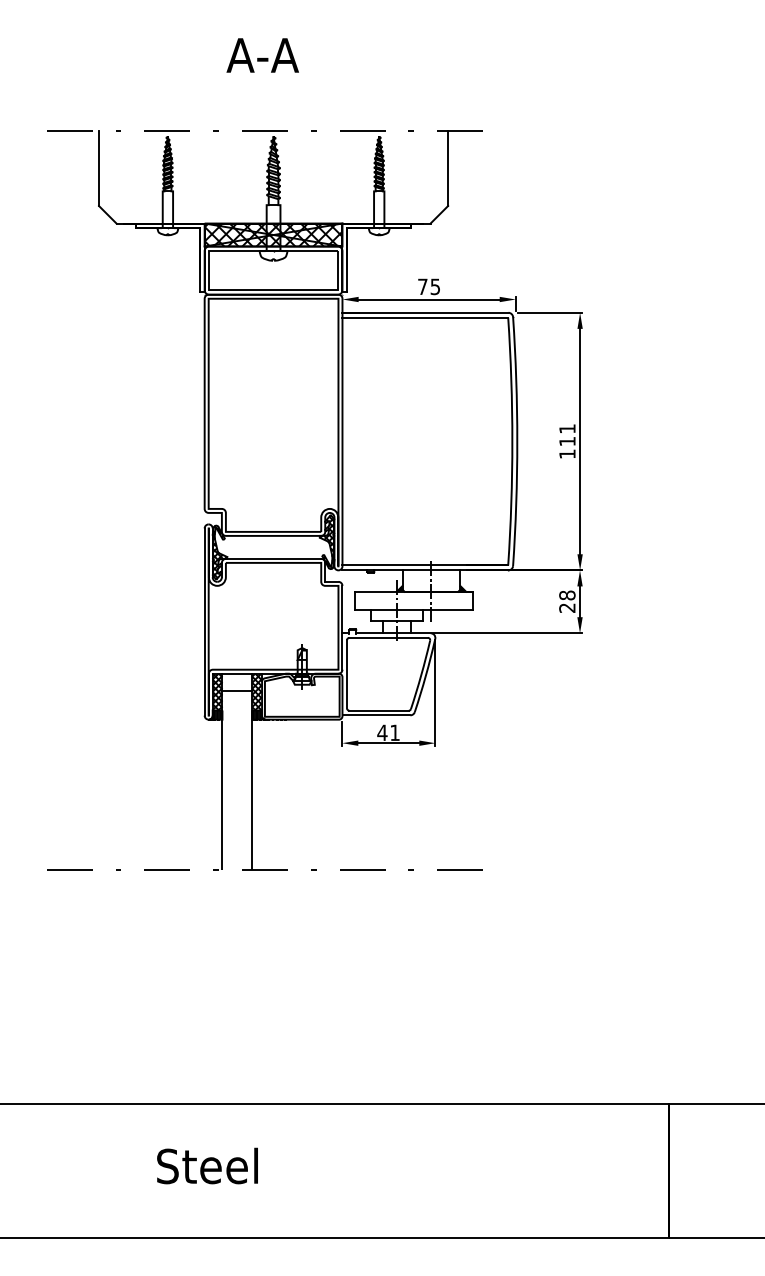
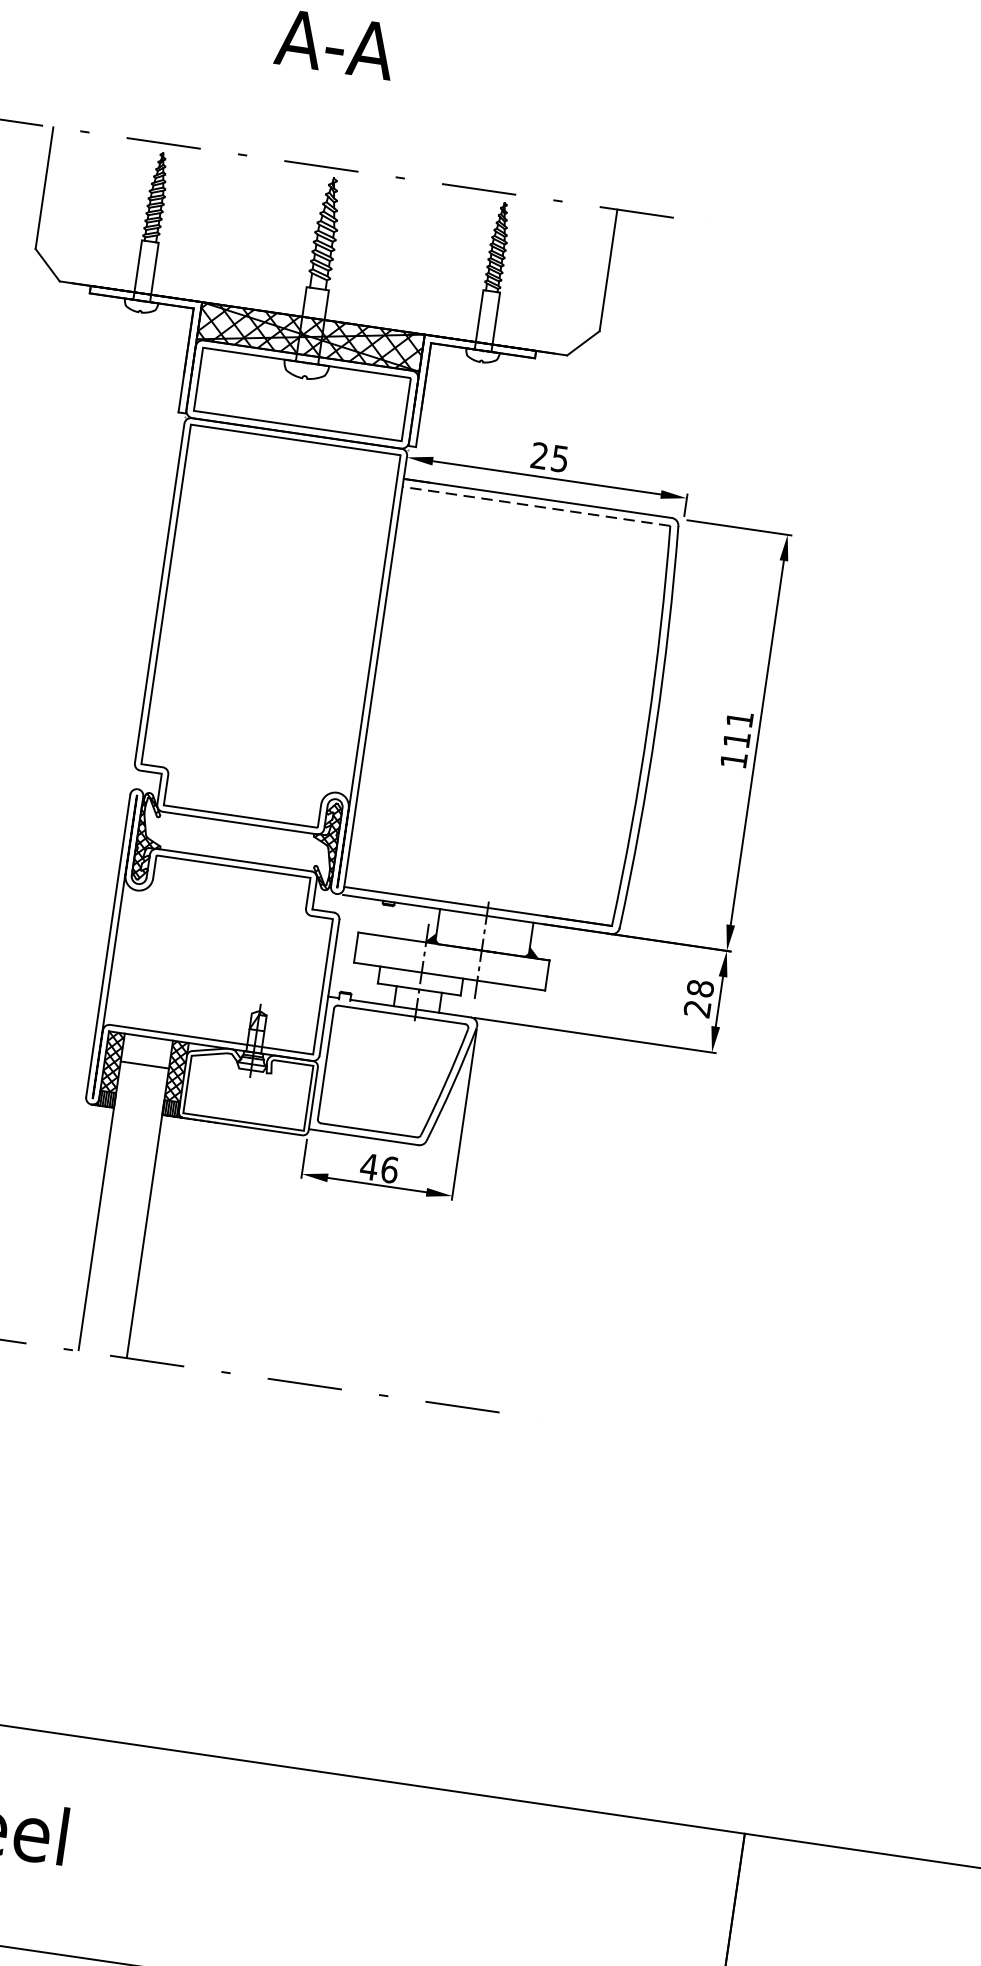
text: (422, 286) -> (539, 455), 75 -> 25
line: (425, 317) -> (536, 506), solid -> dashed
text: (395, 732) -> (390, 1169), 41 -> 46

